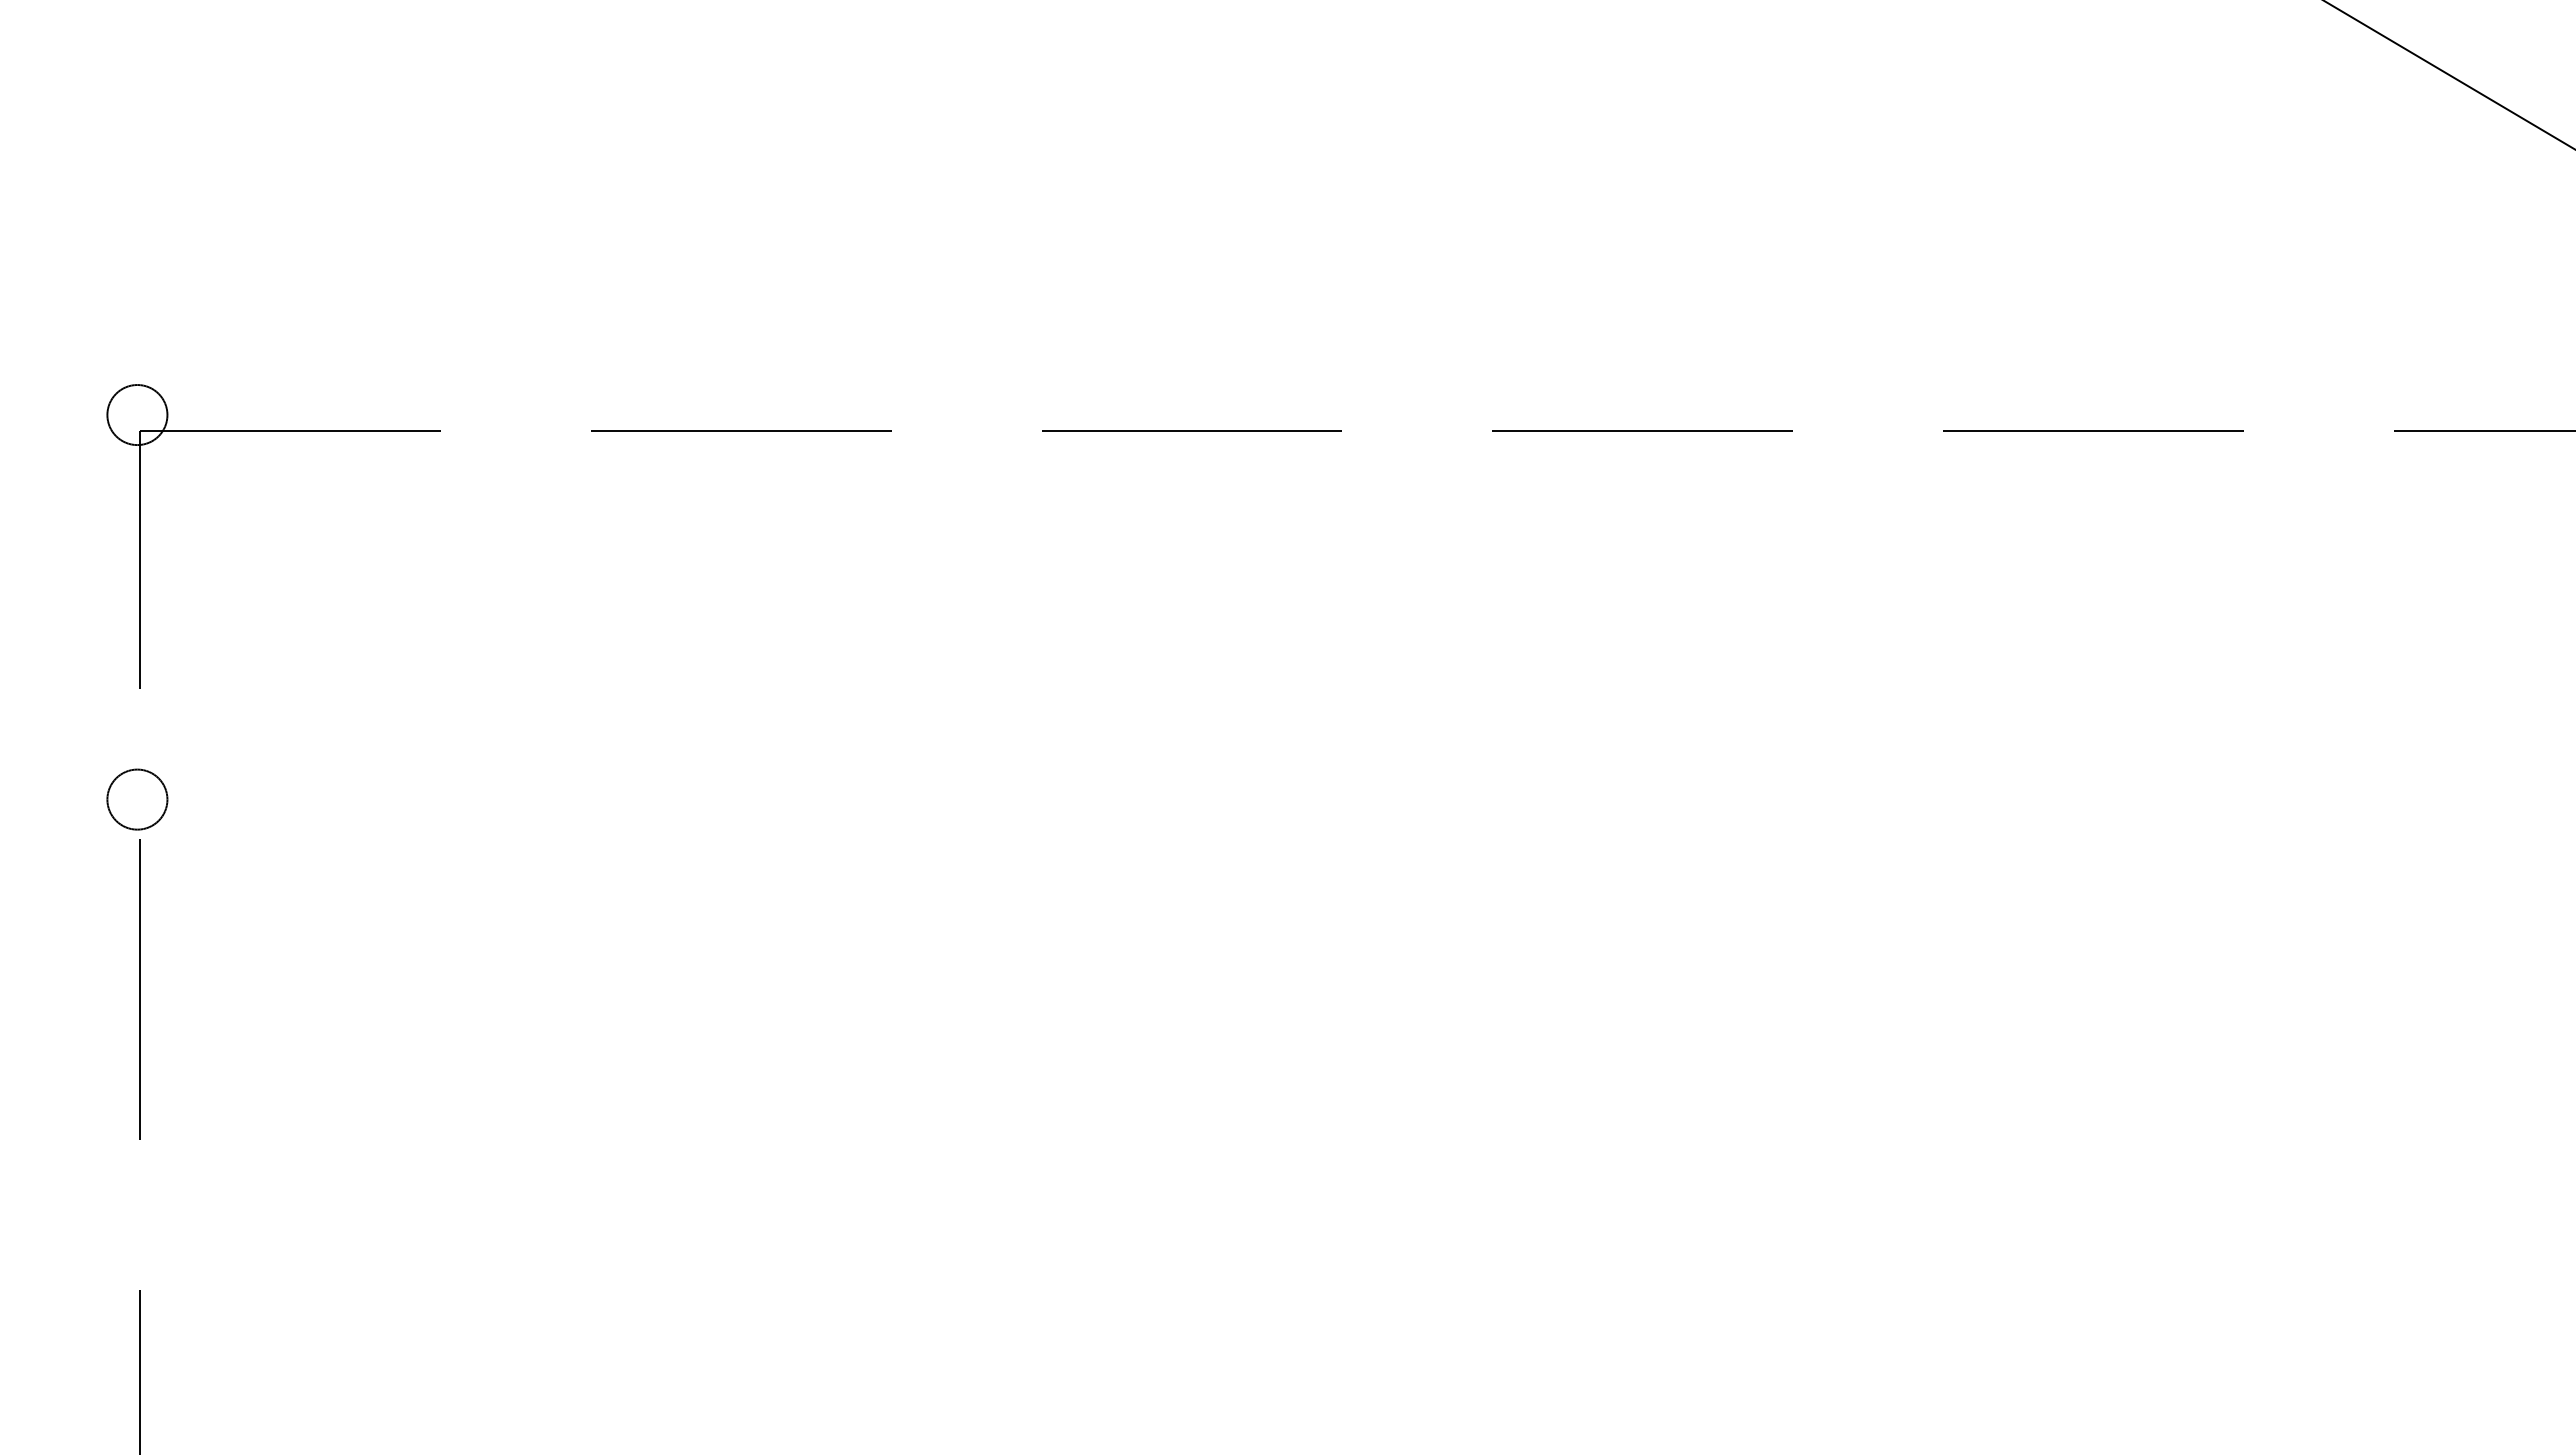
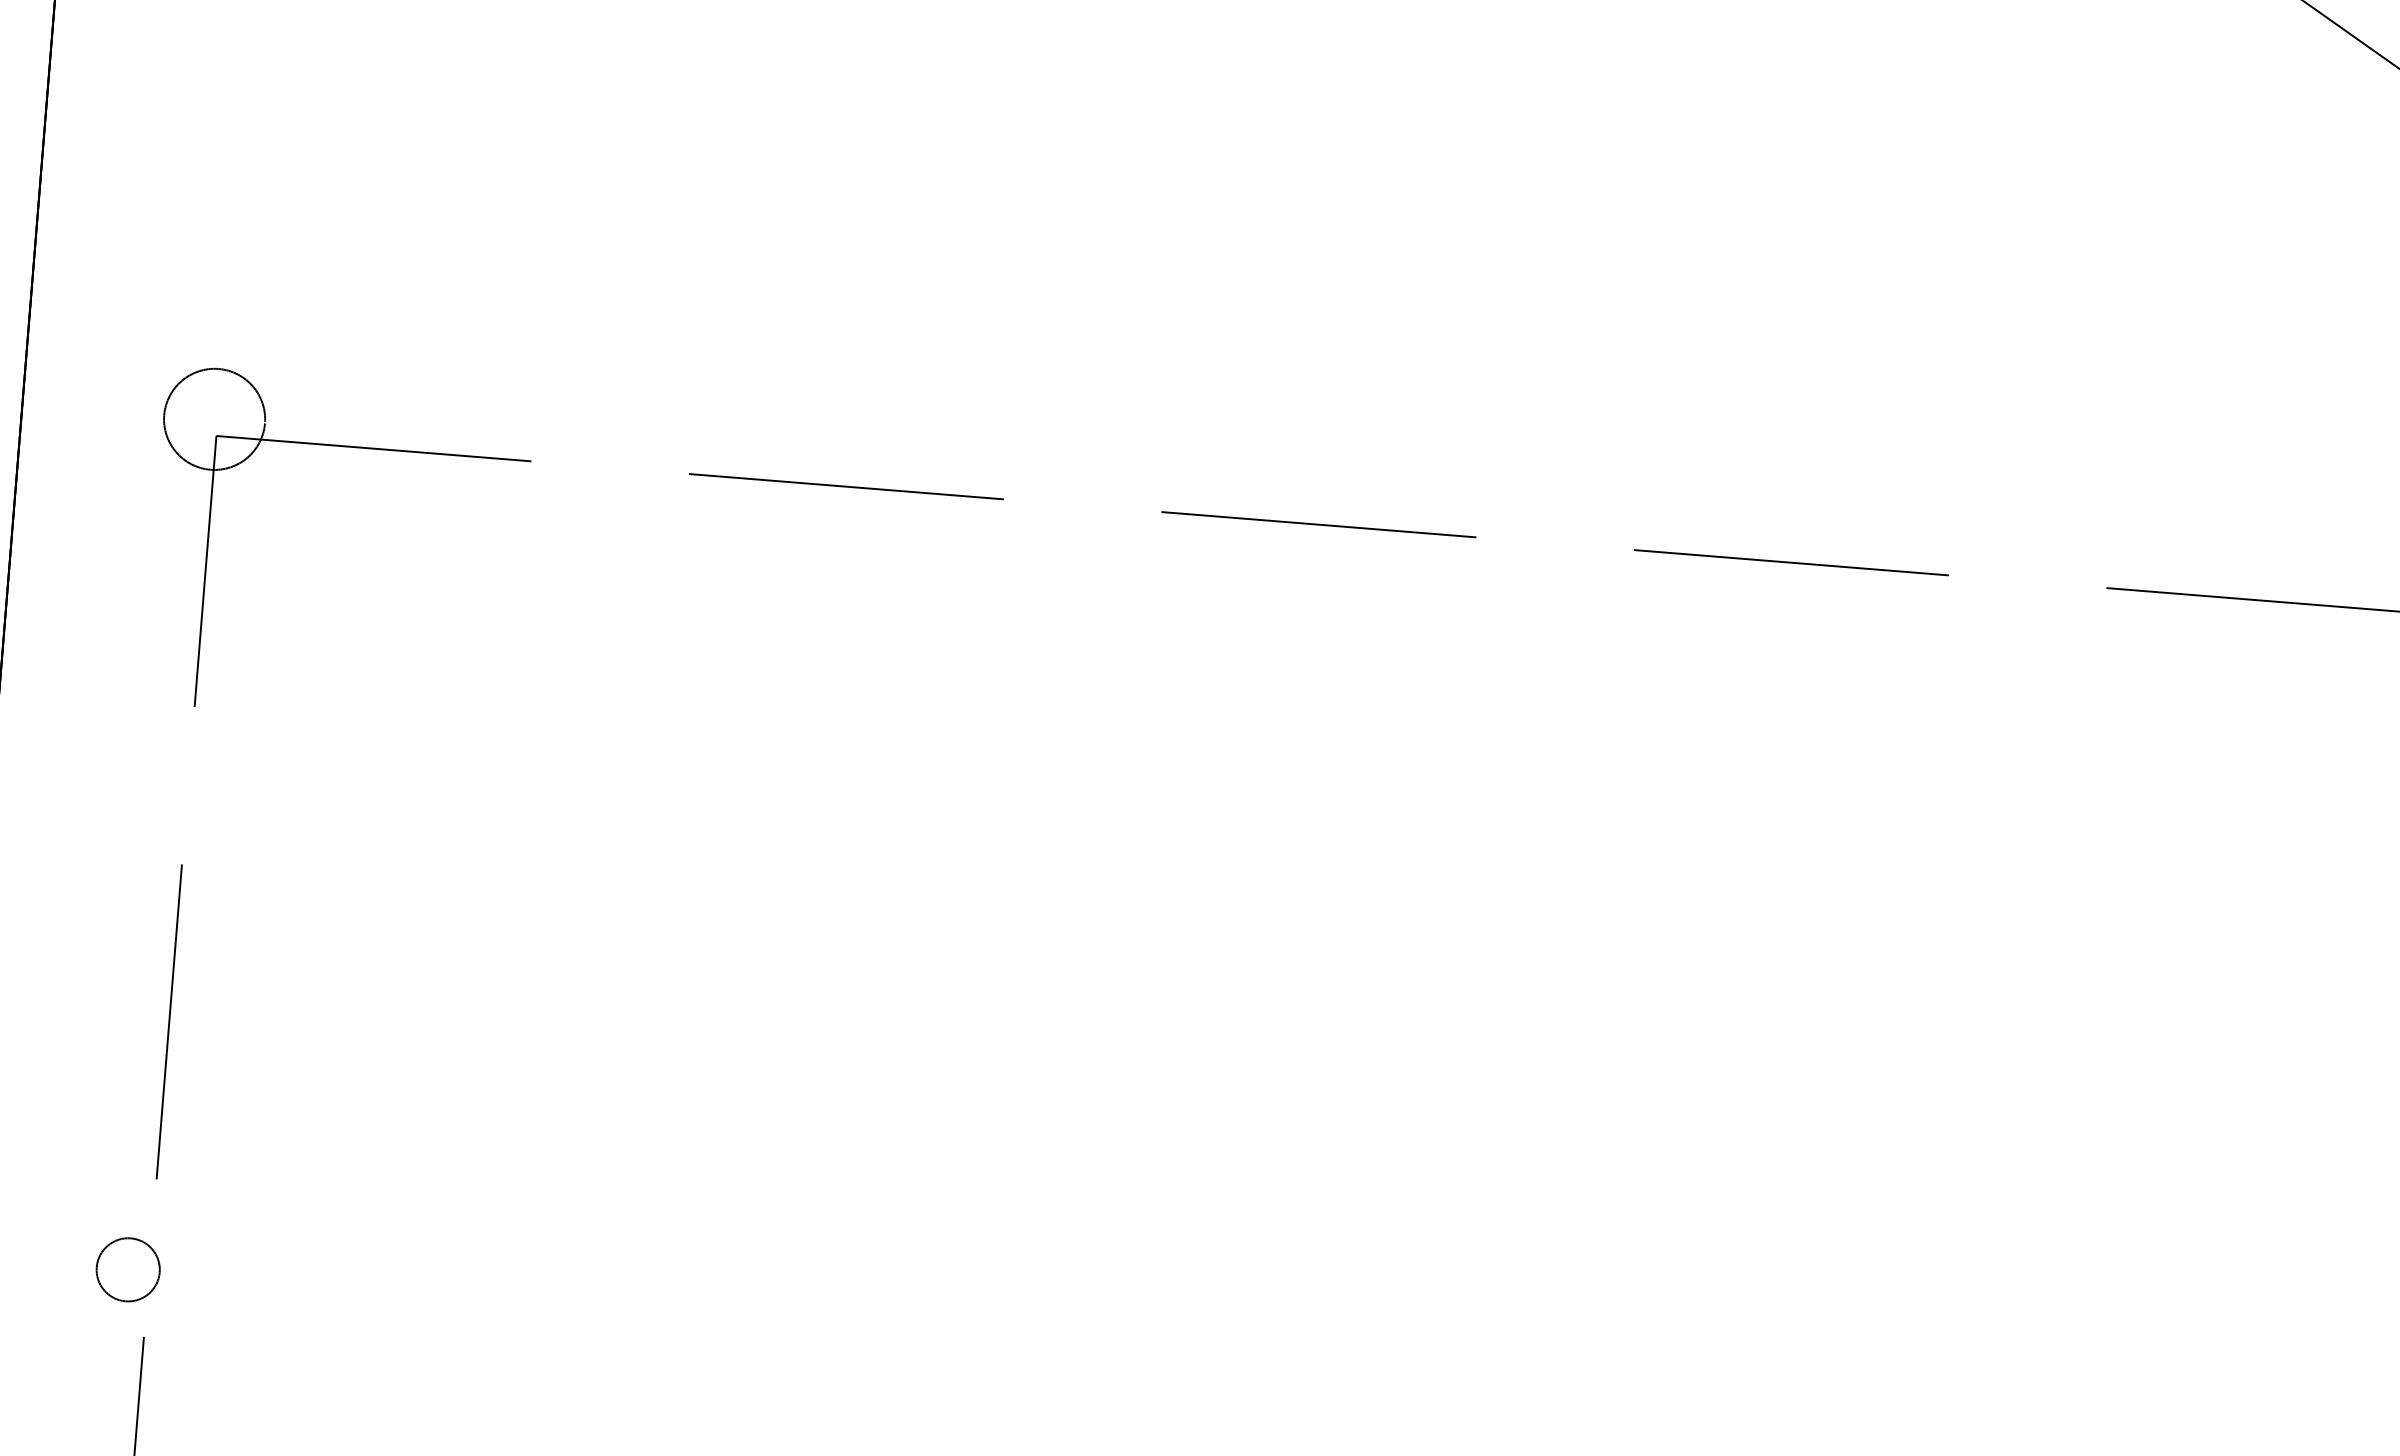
circle: (137, 415) -> (214, 419), size x1.6
circle: (137, 799) -> (128, 1269), moved

